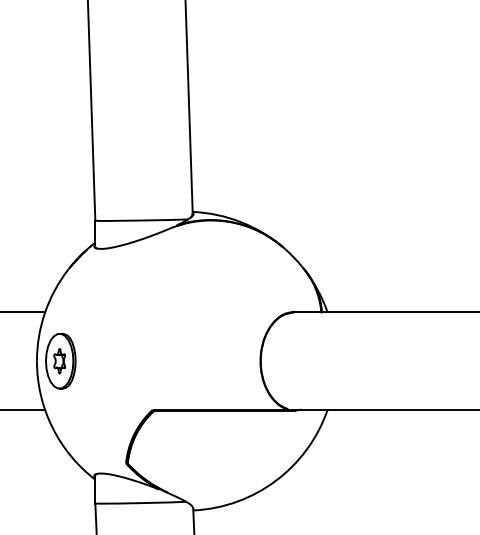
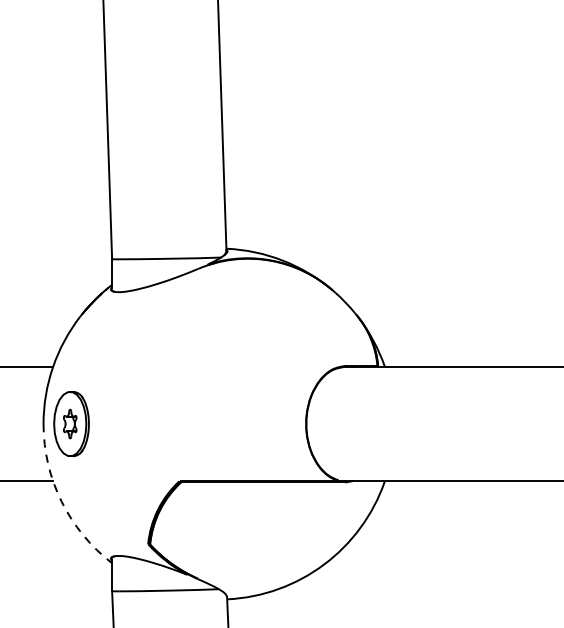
arc: (52, 427) -> (61, 501), solid -> dashed

